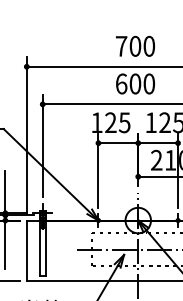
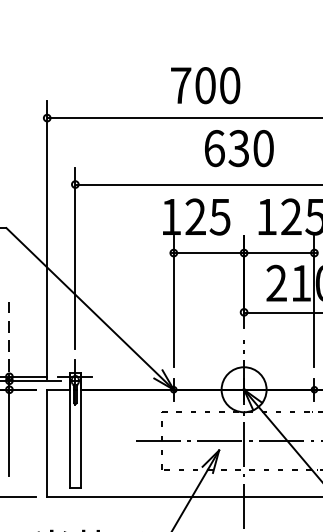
text: (135, 45) -> (205, 84), moved
text: (135, 83) -> (239, 147), 600 -> 630
line: (5, 190) -> (9, 336), solid -> dashed

